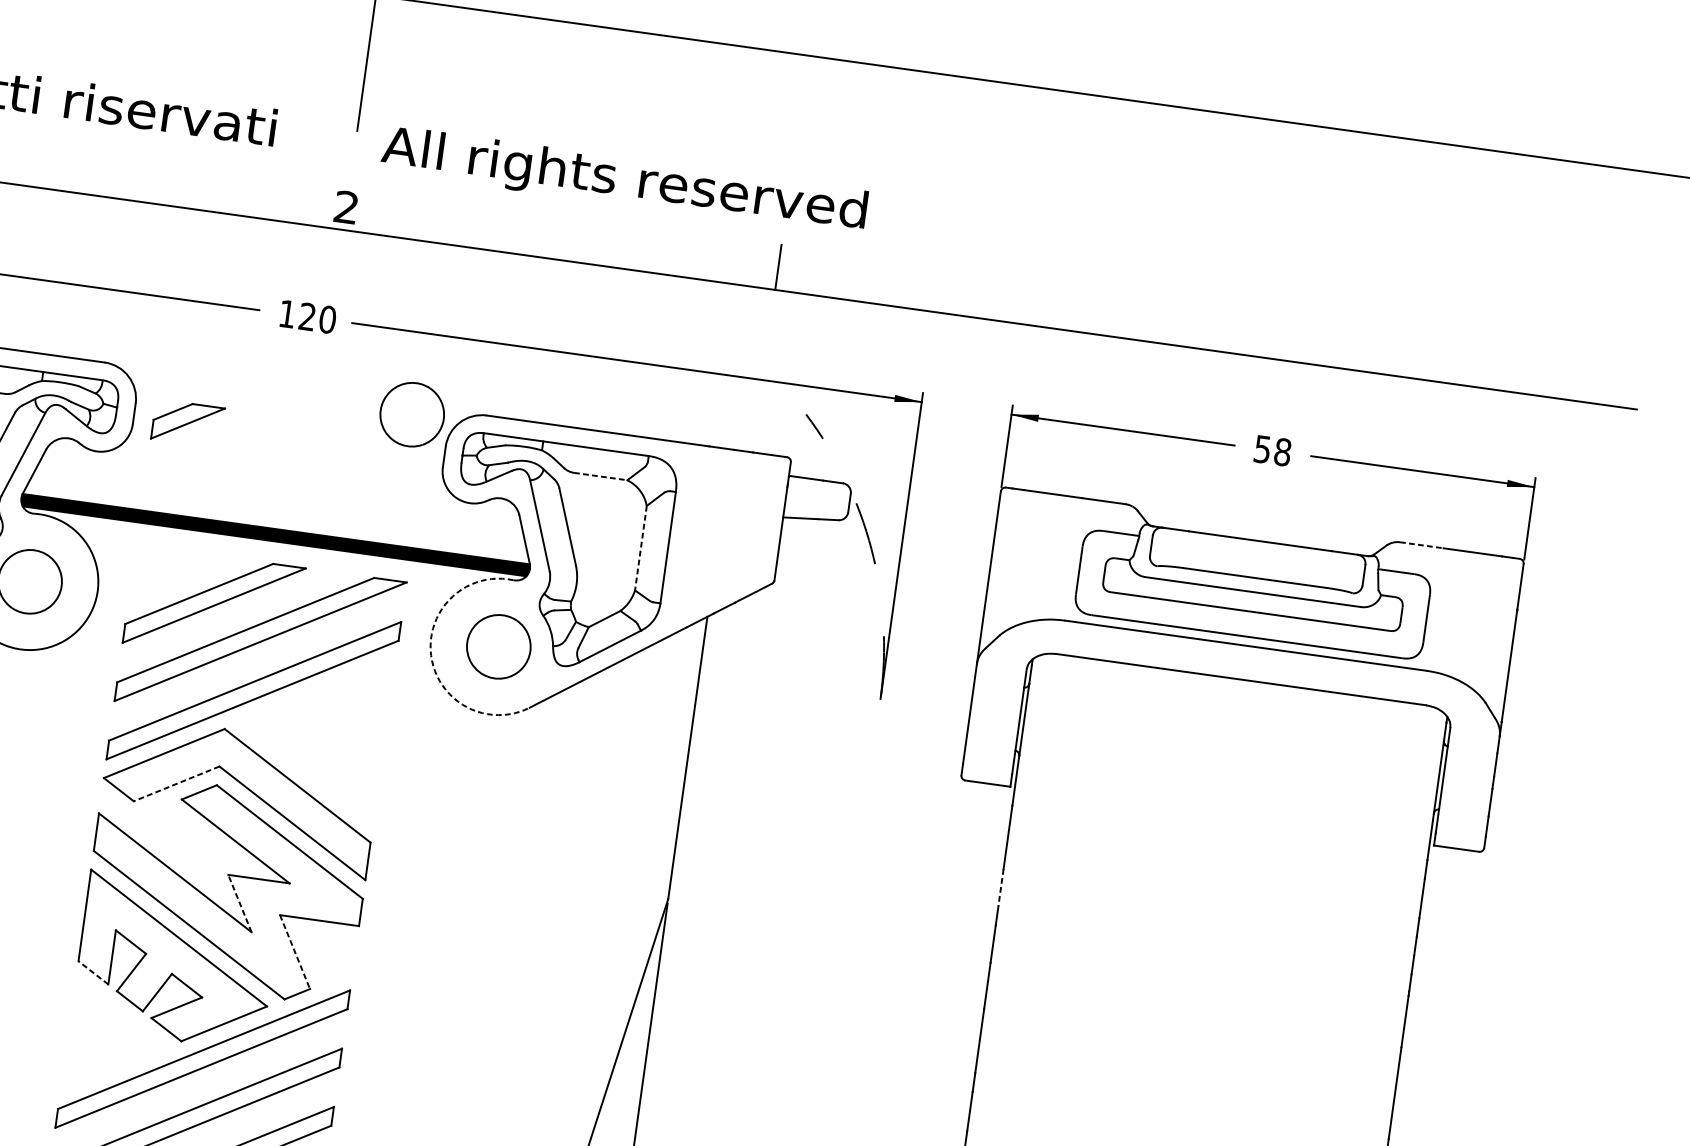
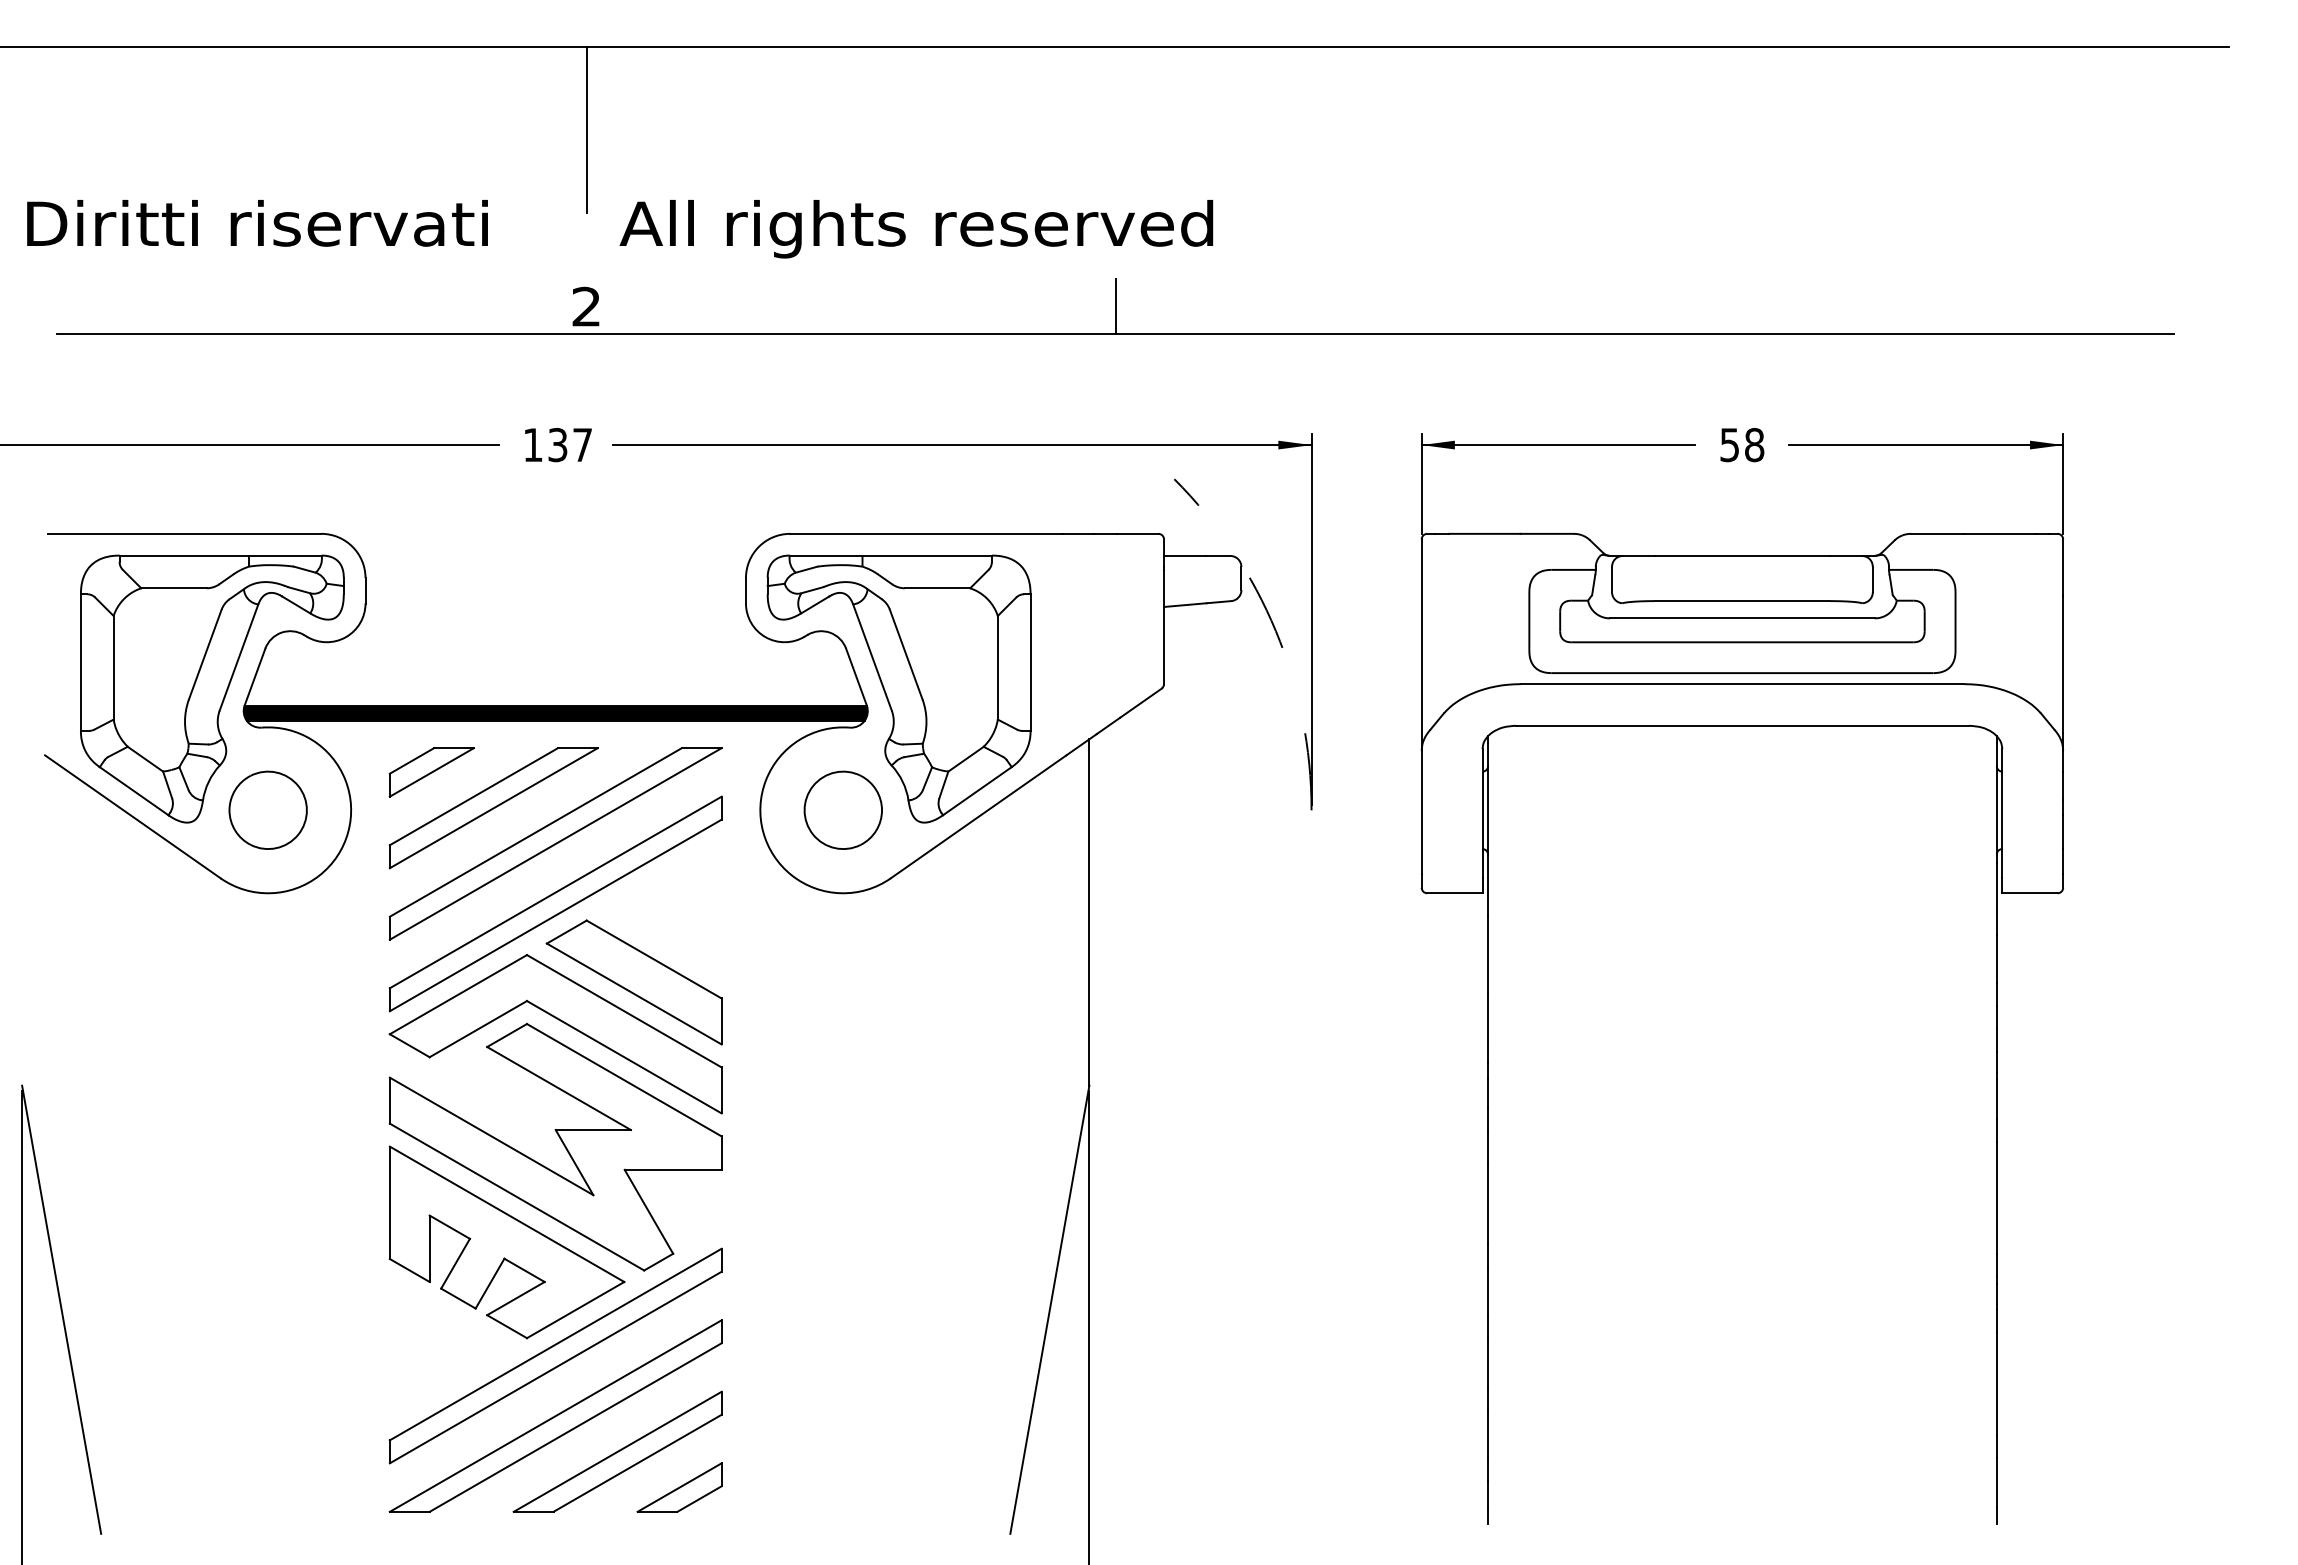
text: (317, 318) -> (570, 445), 120 -> 137
part: (411, 413) -> (699, 544), removed
part: (187, 423) -> (431, 772), moved
line: (600, 476) -> (937, 588), dashed -> solid
line: (1421, 544) -> (1937, 533), dashed -> solid
line: (640, 547) -> (997, 667), dashed -> solid
arc: (431, 655) -> (763, 832), dashed -> solid
part: (308, 763) -> (633, 982), added
line: (175, 784) -> (477, 1029), dashed -> solid
line: (1001, 887) -> (1488, 1016), dashed -> solid
line: (239, 903) -> (574, 1162), dashed -> solid
line: (295, 952) -> (649, 1212), dashed -> solid
line: (93, 972) -> (409, 1270), dashed -> solid

